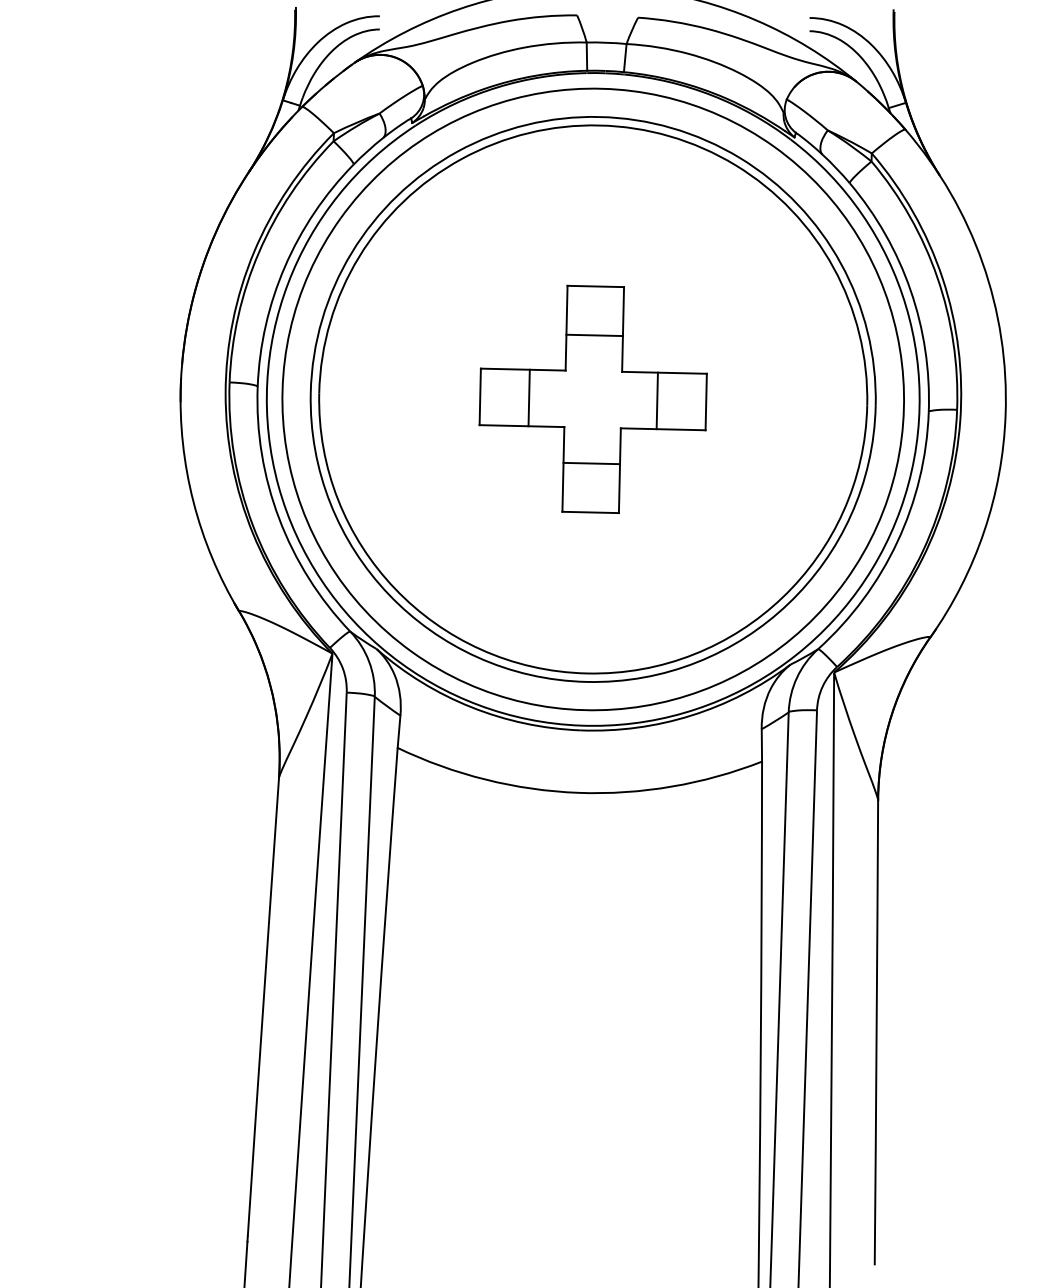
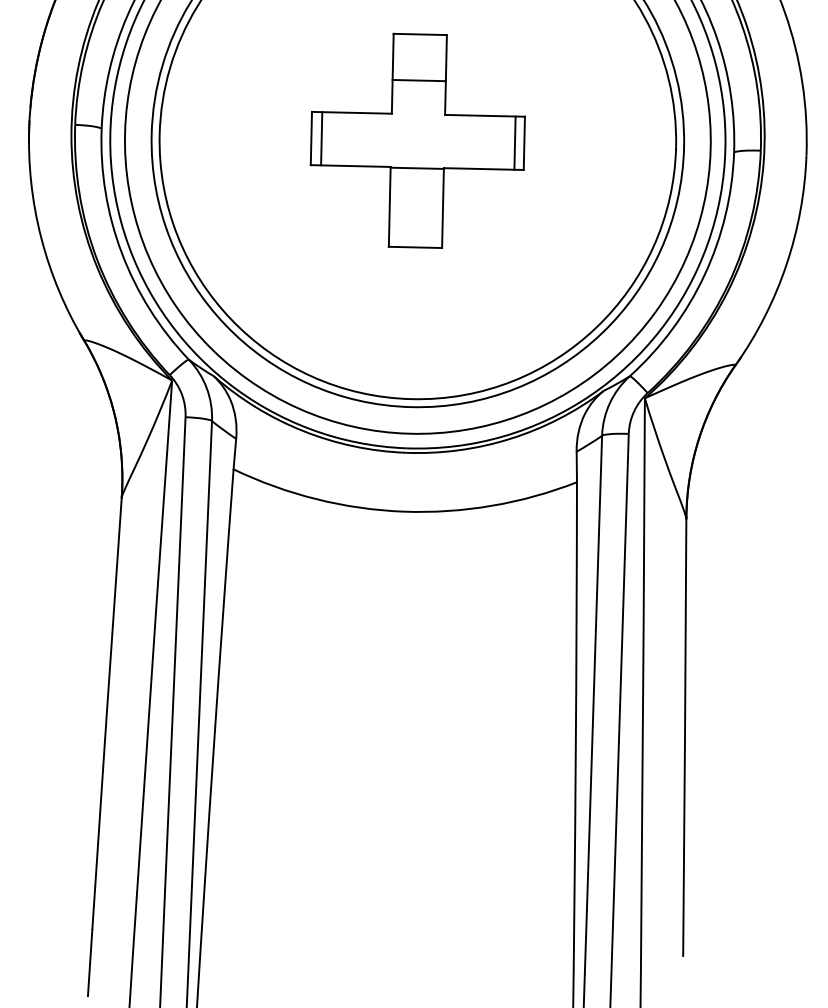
line: (528, 397) -> (321, 138), moved
line: (656, 400) -> (514, 142), moved
line: (591, 463) -> (417, 168), moved

